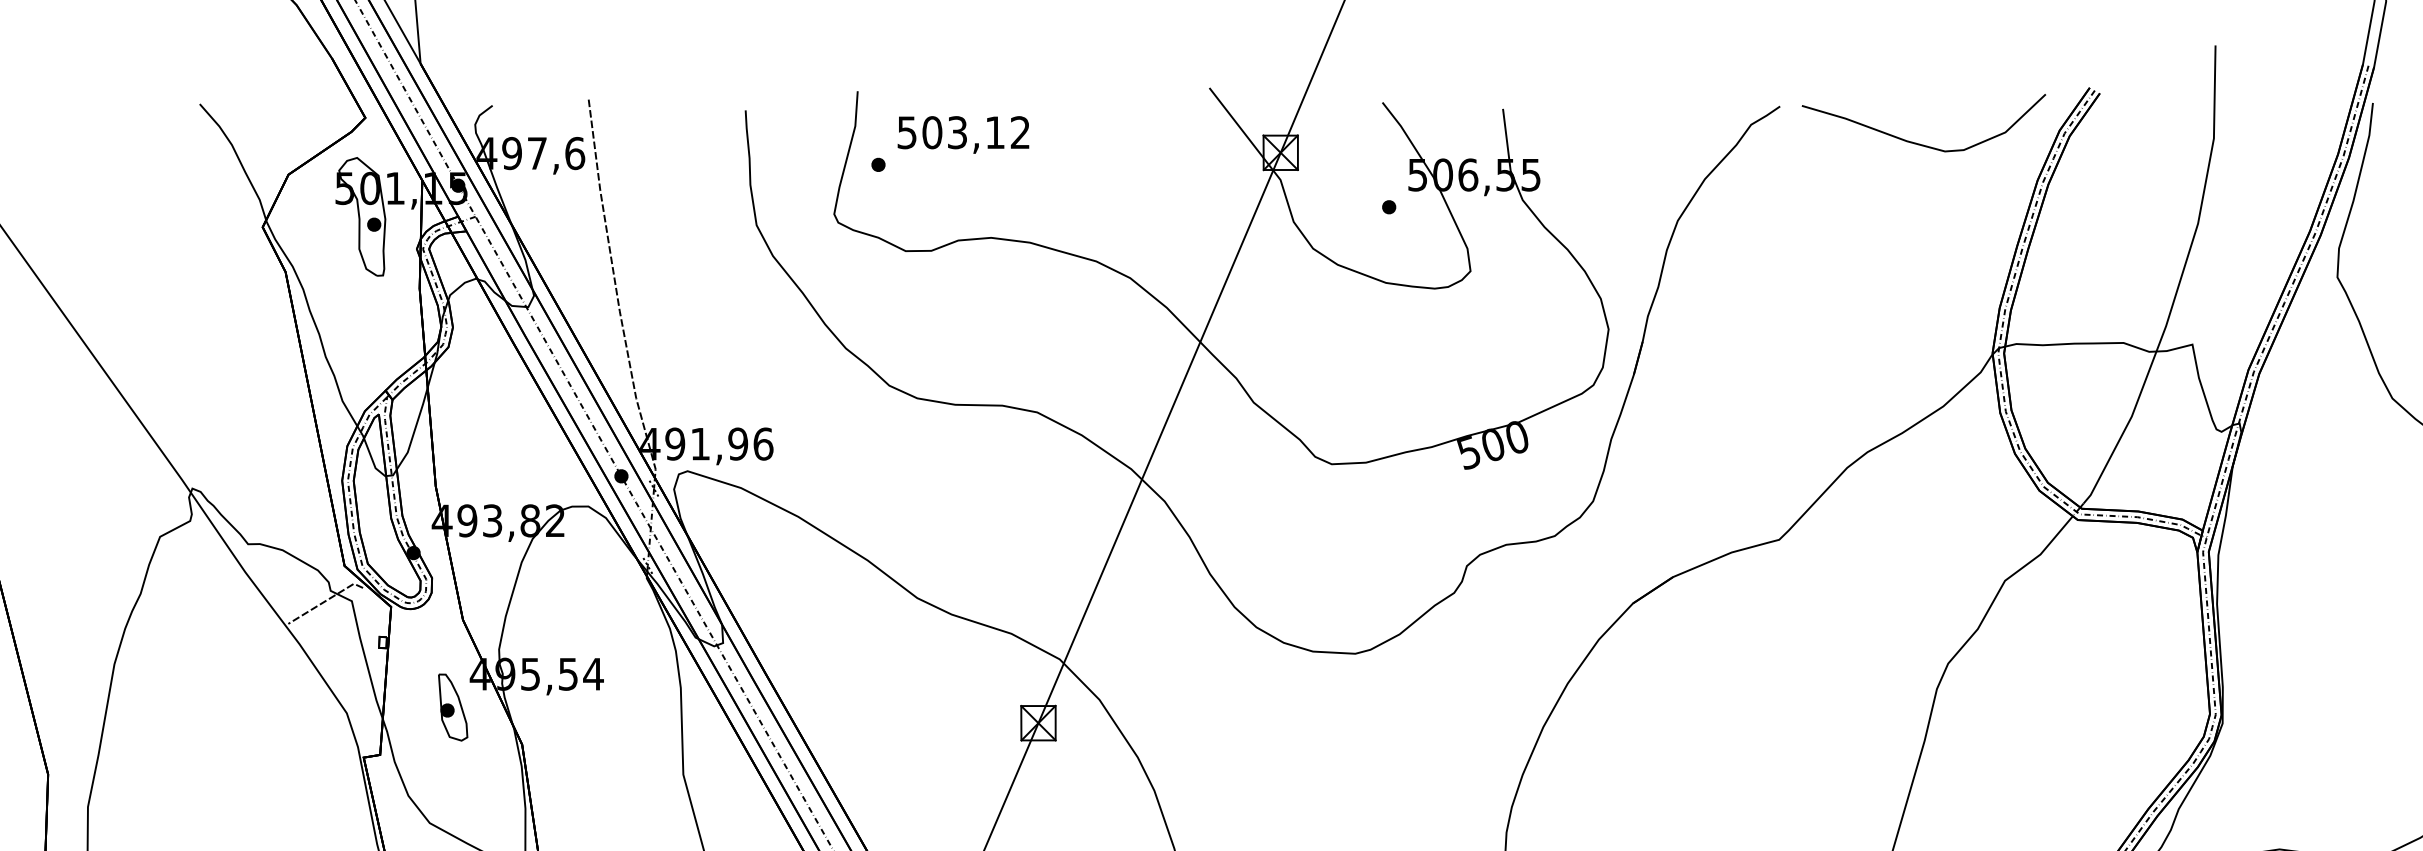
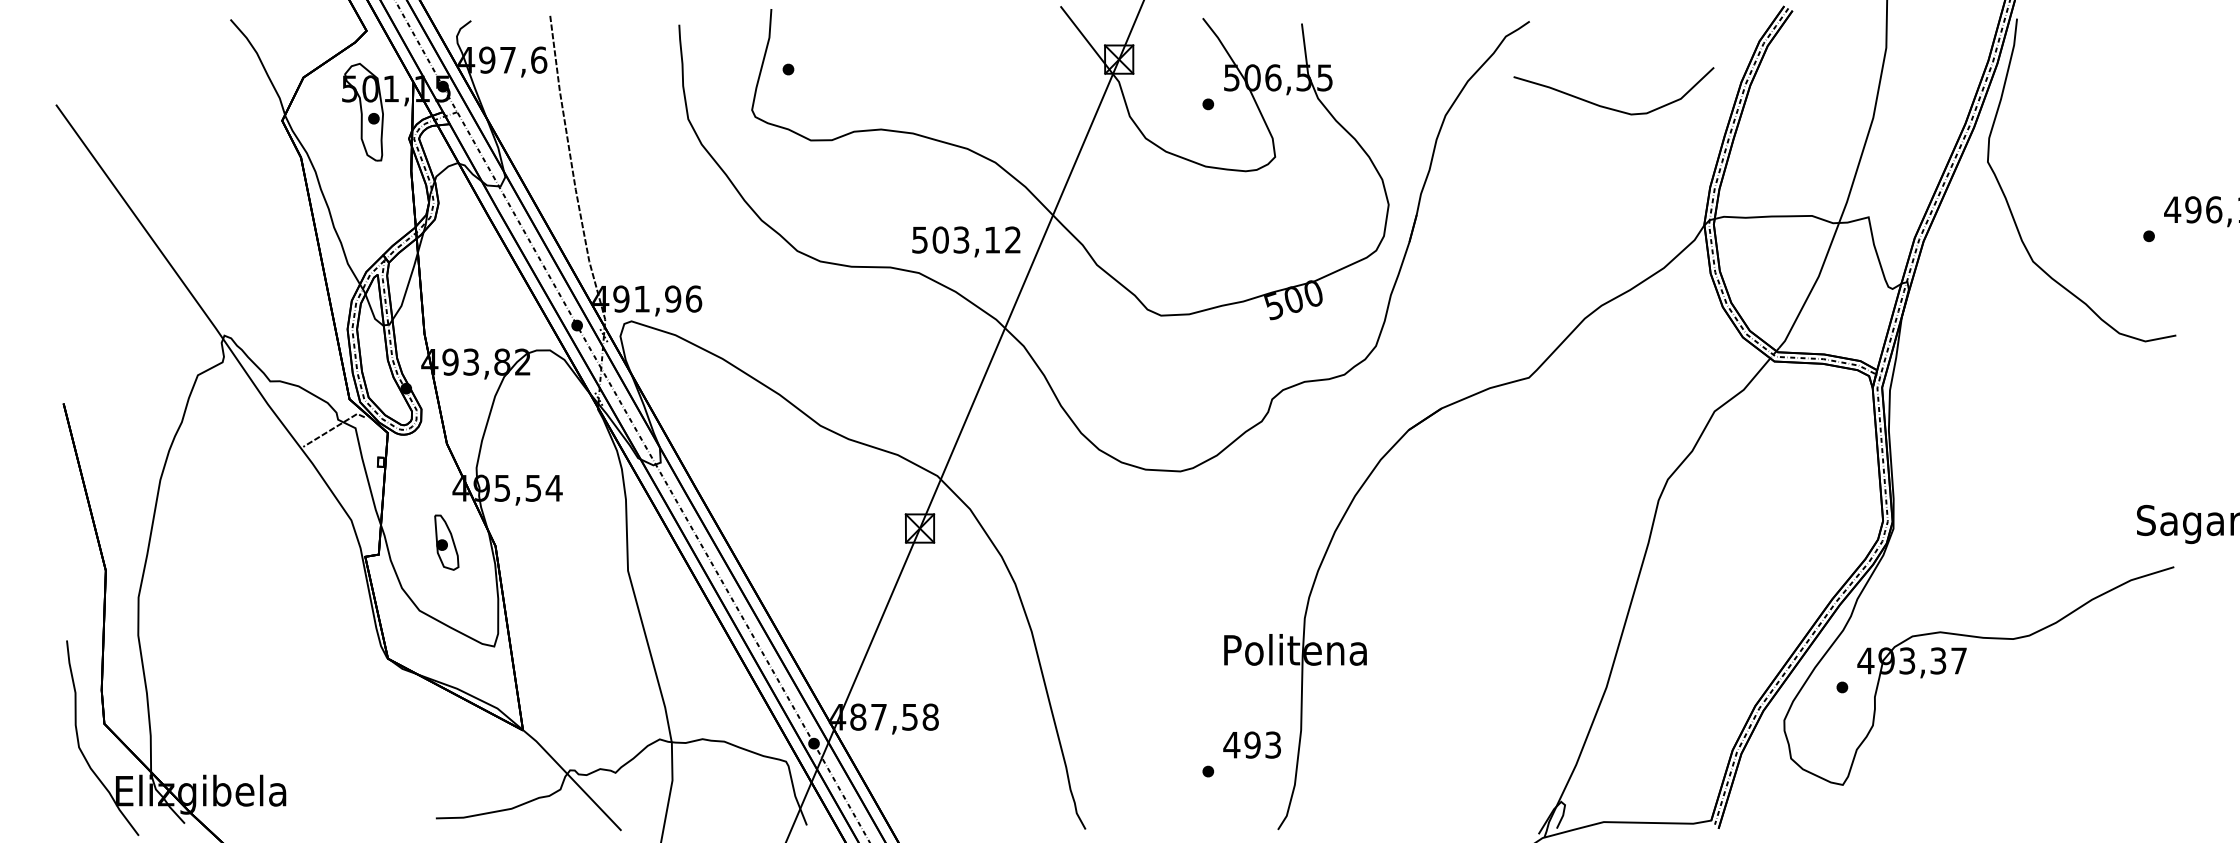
text: (963, 134) -> (966, 241), moved
curve: (1918, 142) -> (1609, 107), moved
part: (452, 707) -> (446, 542), moved

